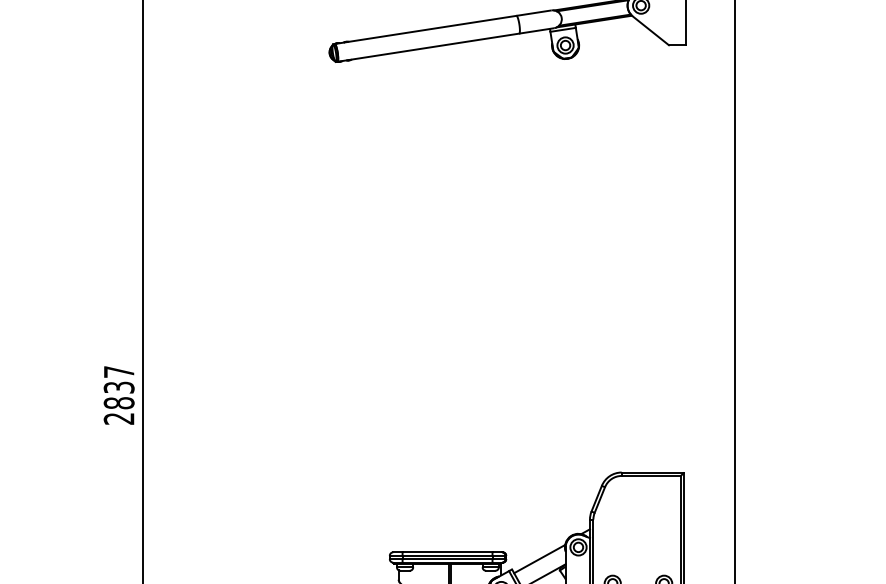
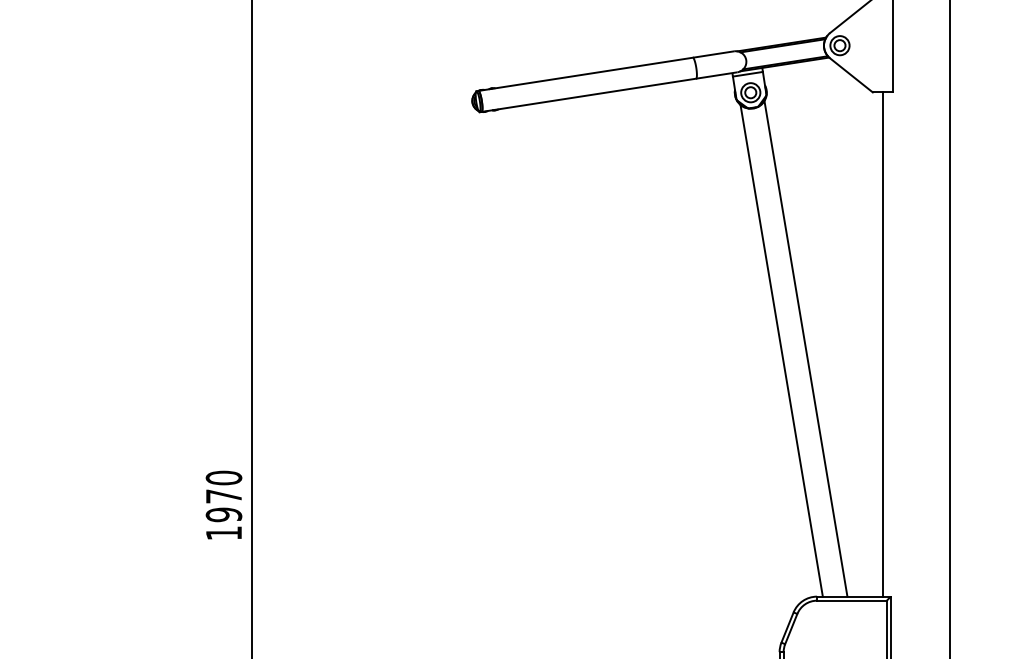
line: (677, 258) -> (882, 344), added
line: (612, 262) -> (806, 348), added
line: (591, 264) -> (781, 351), added
text: (118, 394) -> (223, 504), 2837 -> 1970

